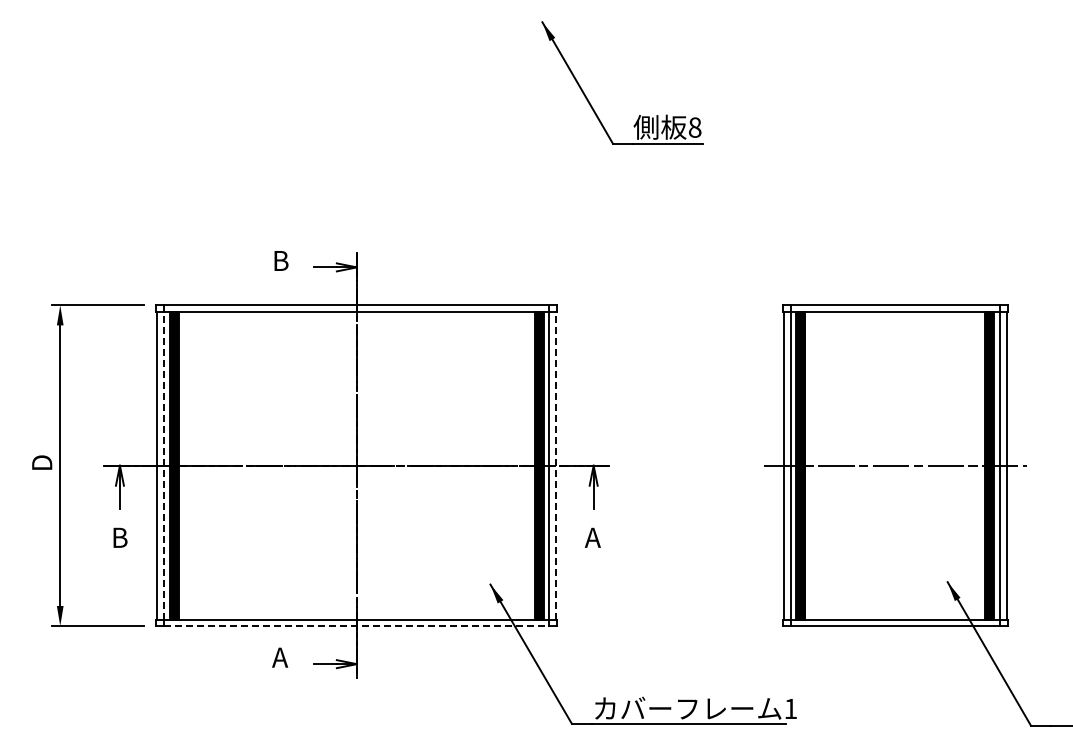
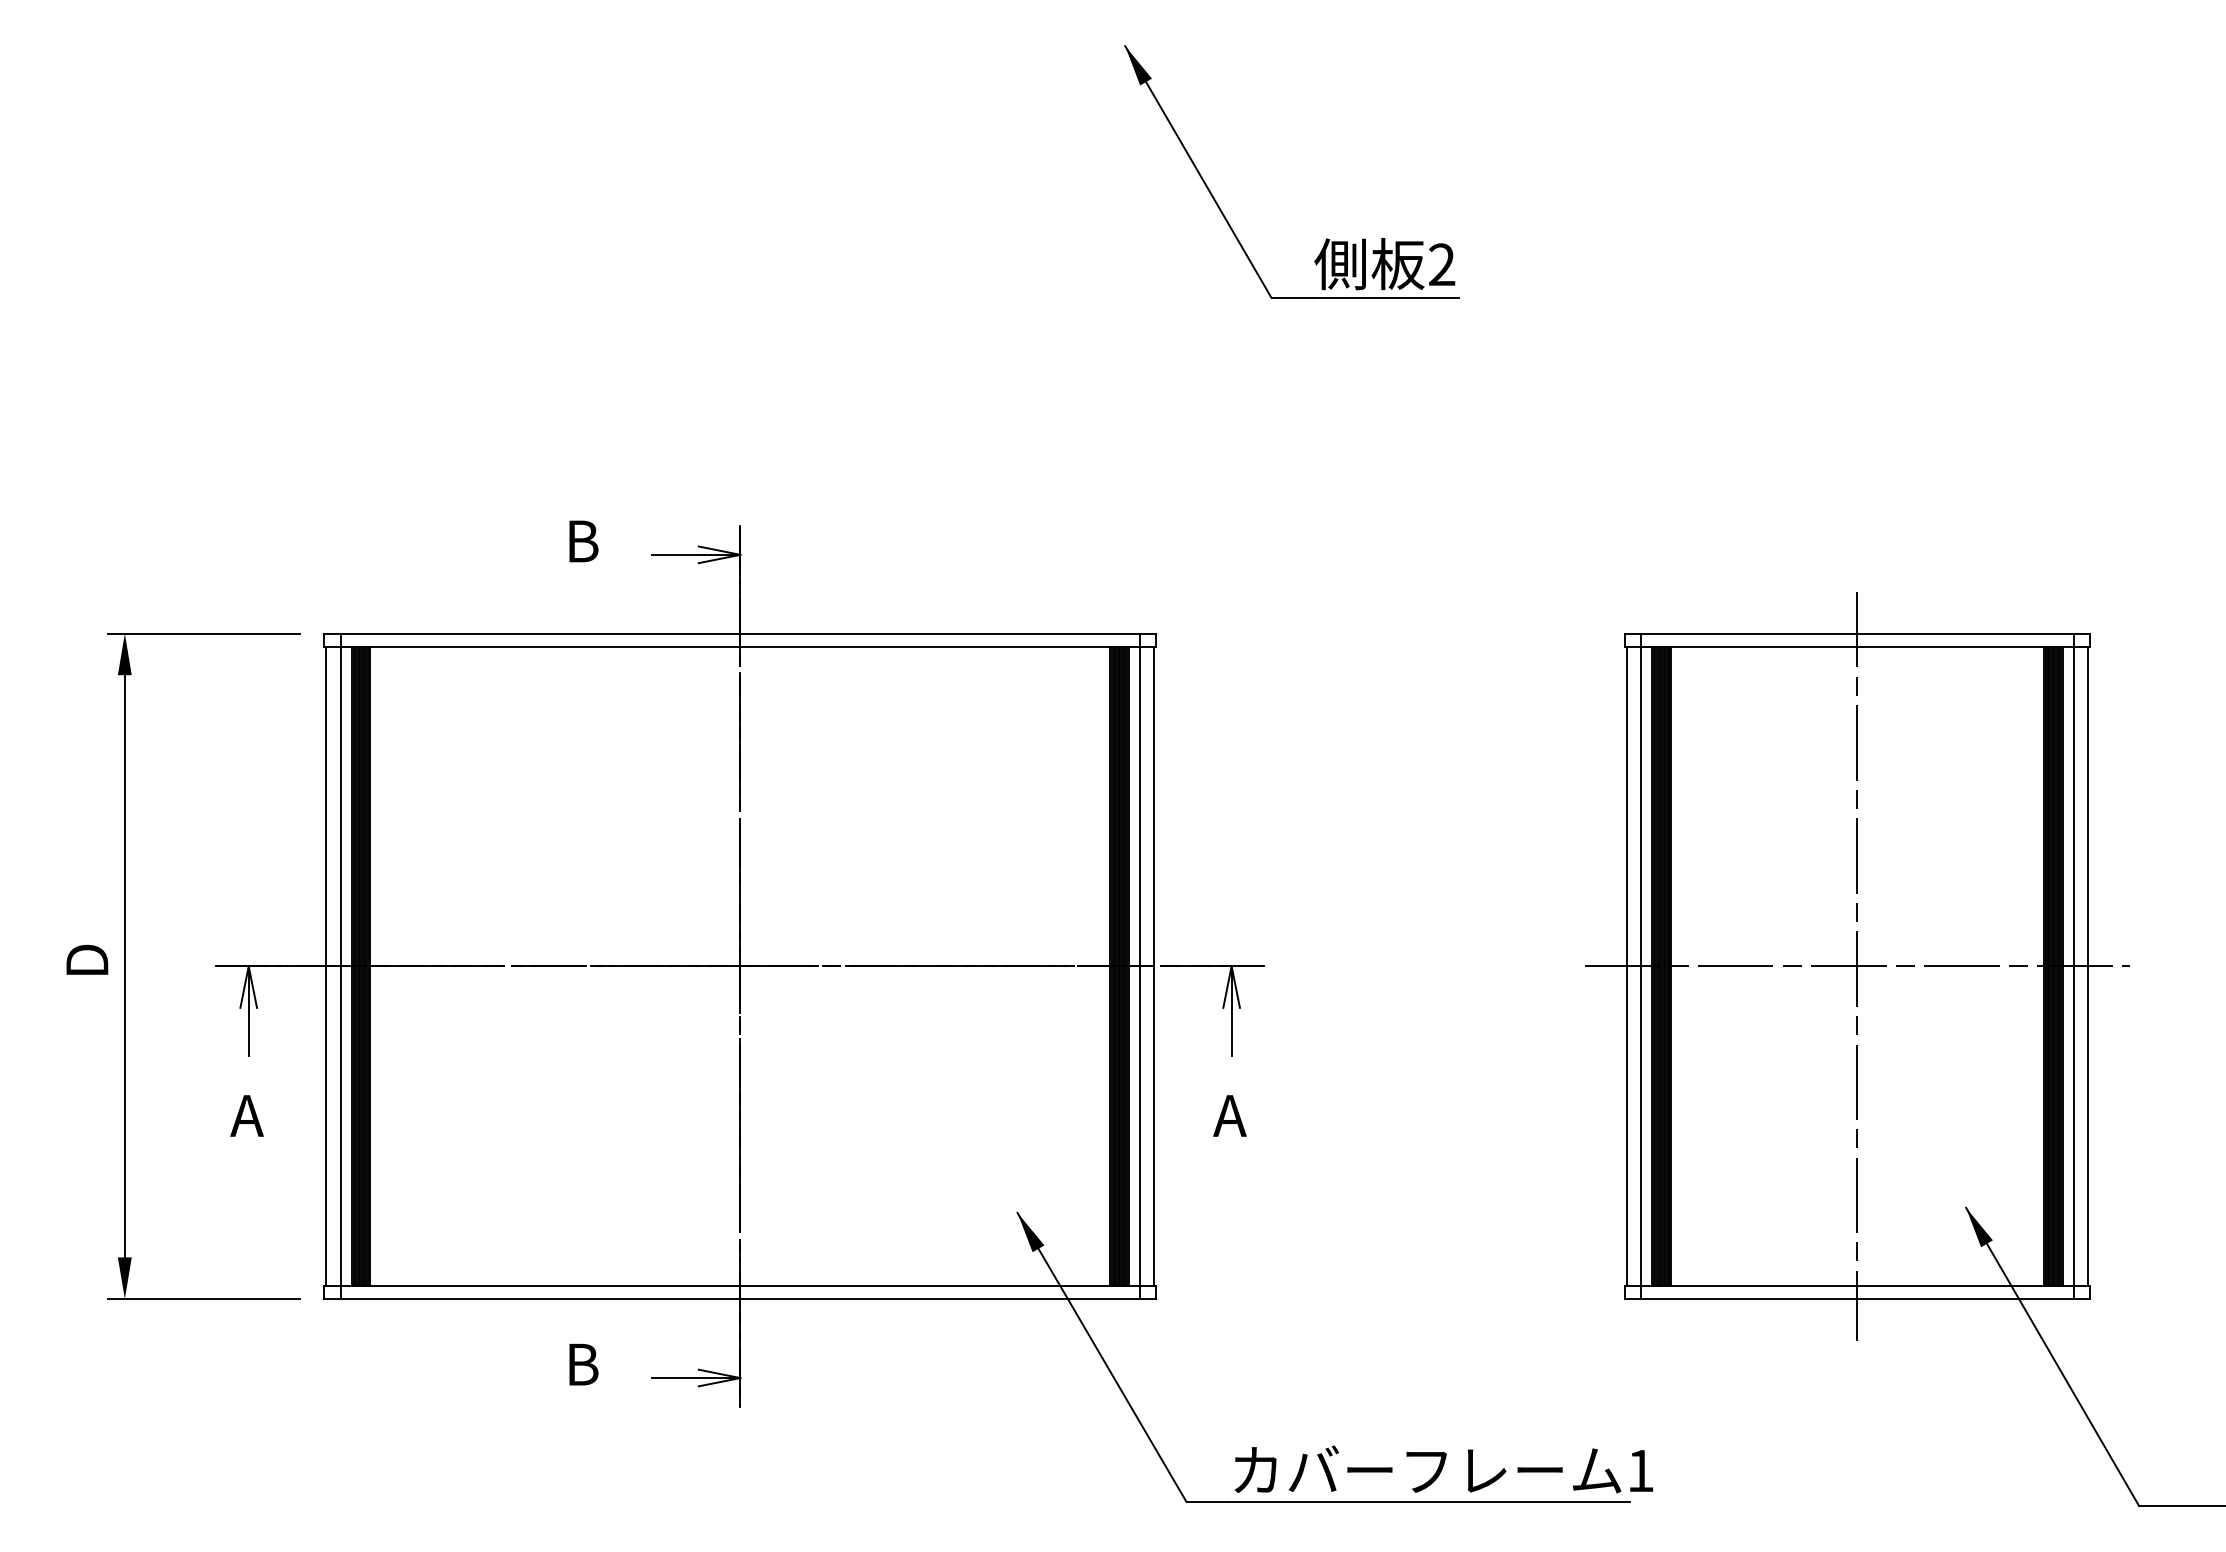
text: (694, 127) -> (1440, 264), 8 -> 2
line: (164, 465) -> (341, 965), dashed -> solid
line: (556, 465) -> (1154, 965), dashed -> solid
line: (895, 465) -> (1857, 965), added
text: (119, 537) -> (247, 1115), B -> A
line: (357, 626) -> (741, 1299), dashed -> solid
text: (280, 657) -> (581, 1364), A -> B

